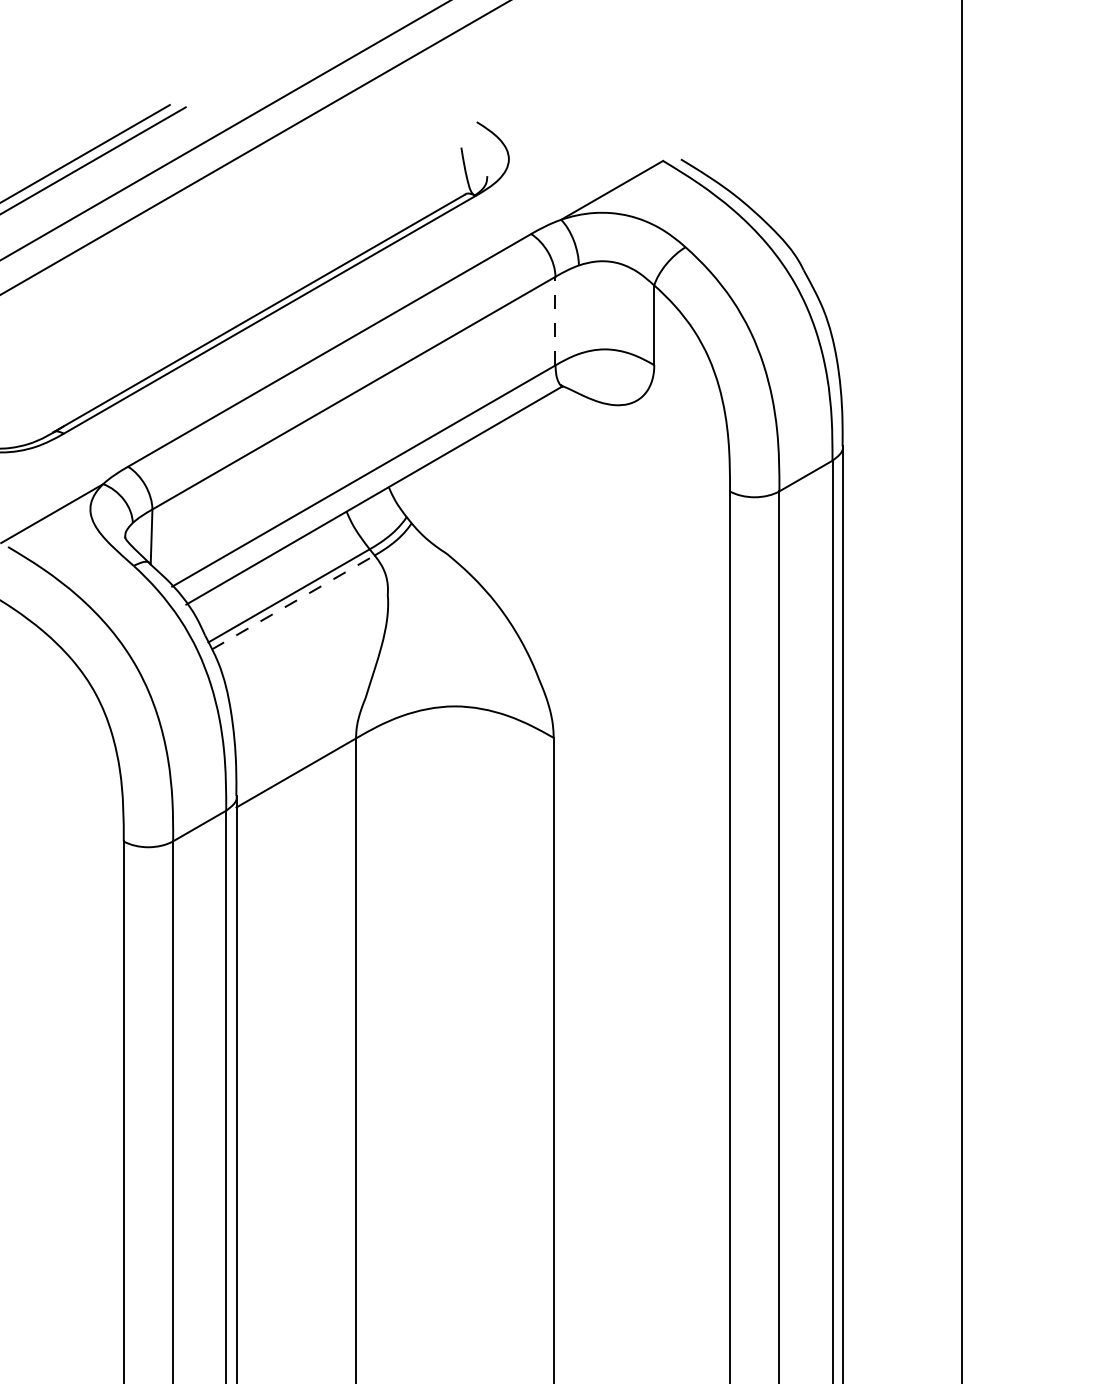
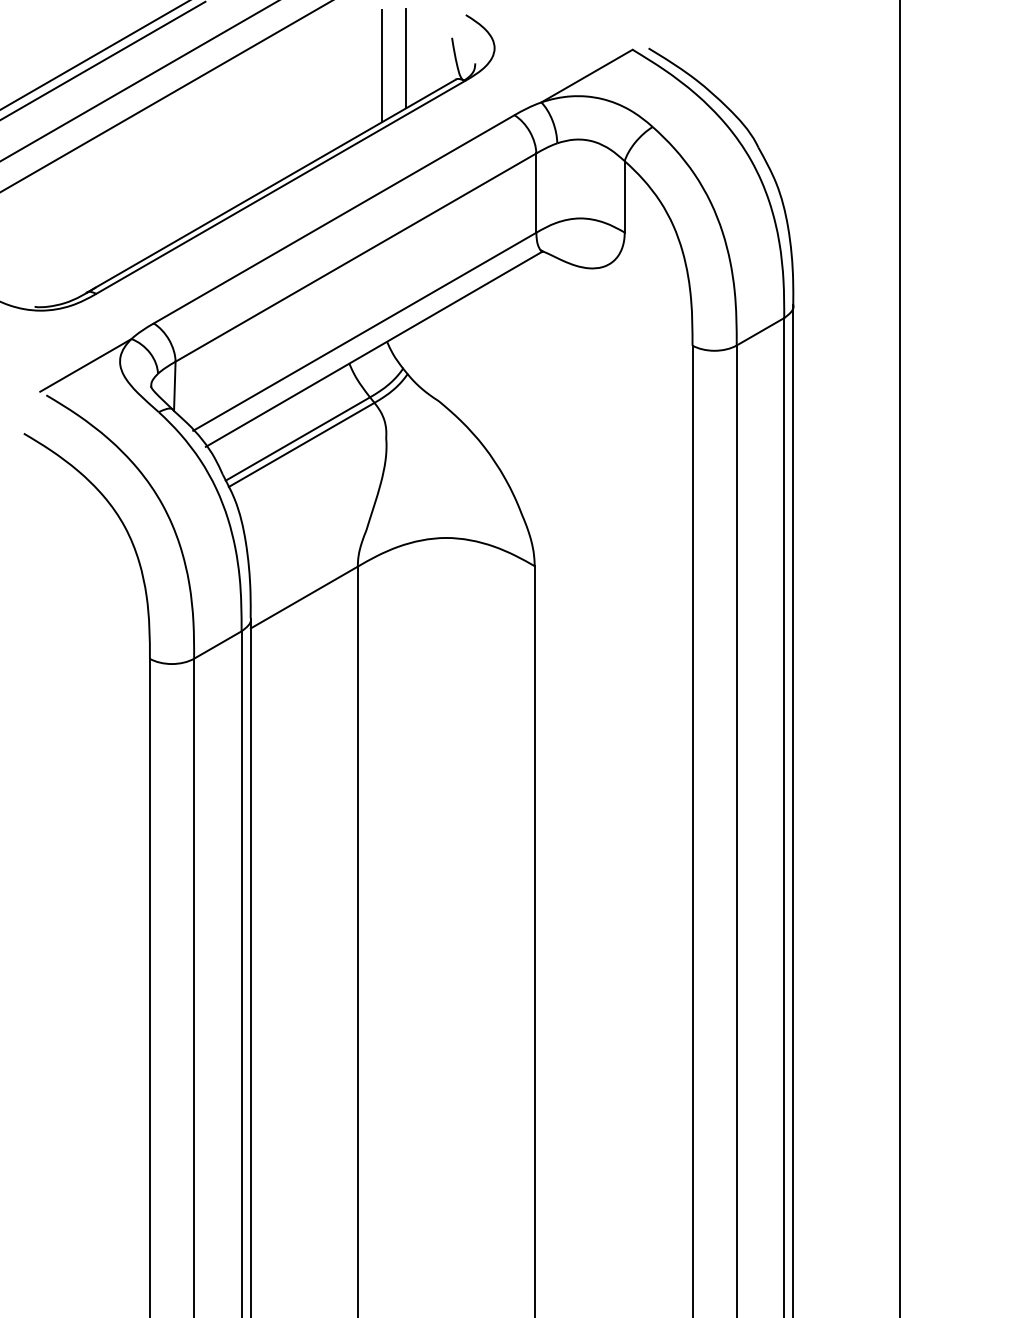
line: (409, 170) -> (405, 58), added
line: (383, 179) -> (382, 66), added
line: (555, 321) -> (536, 193), dashed -> solid
line: (294, 601) -> (302, 444), dashed -> solid

